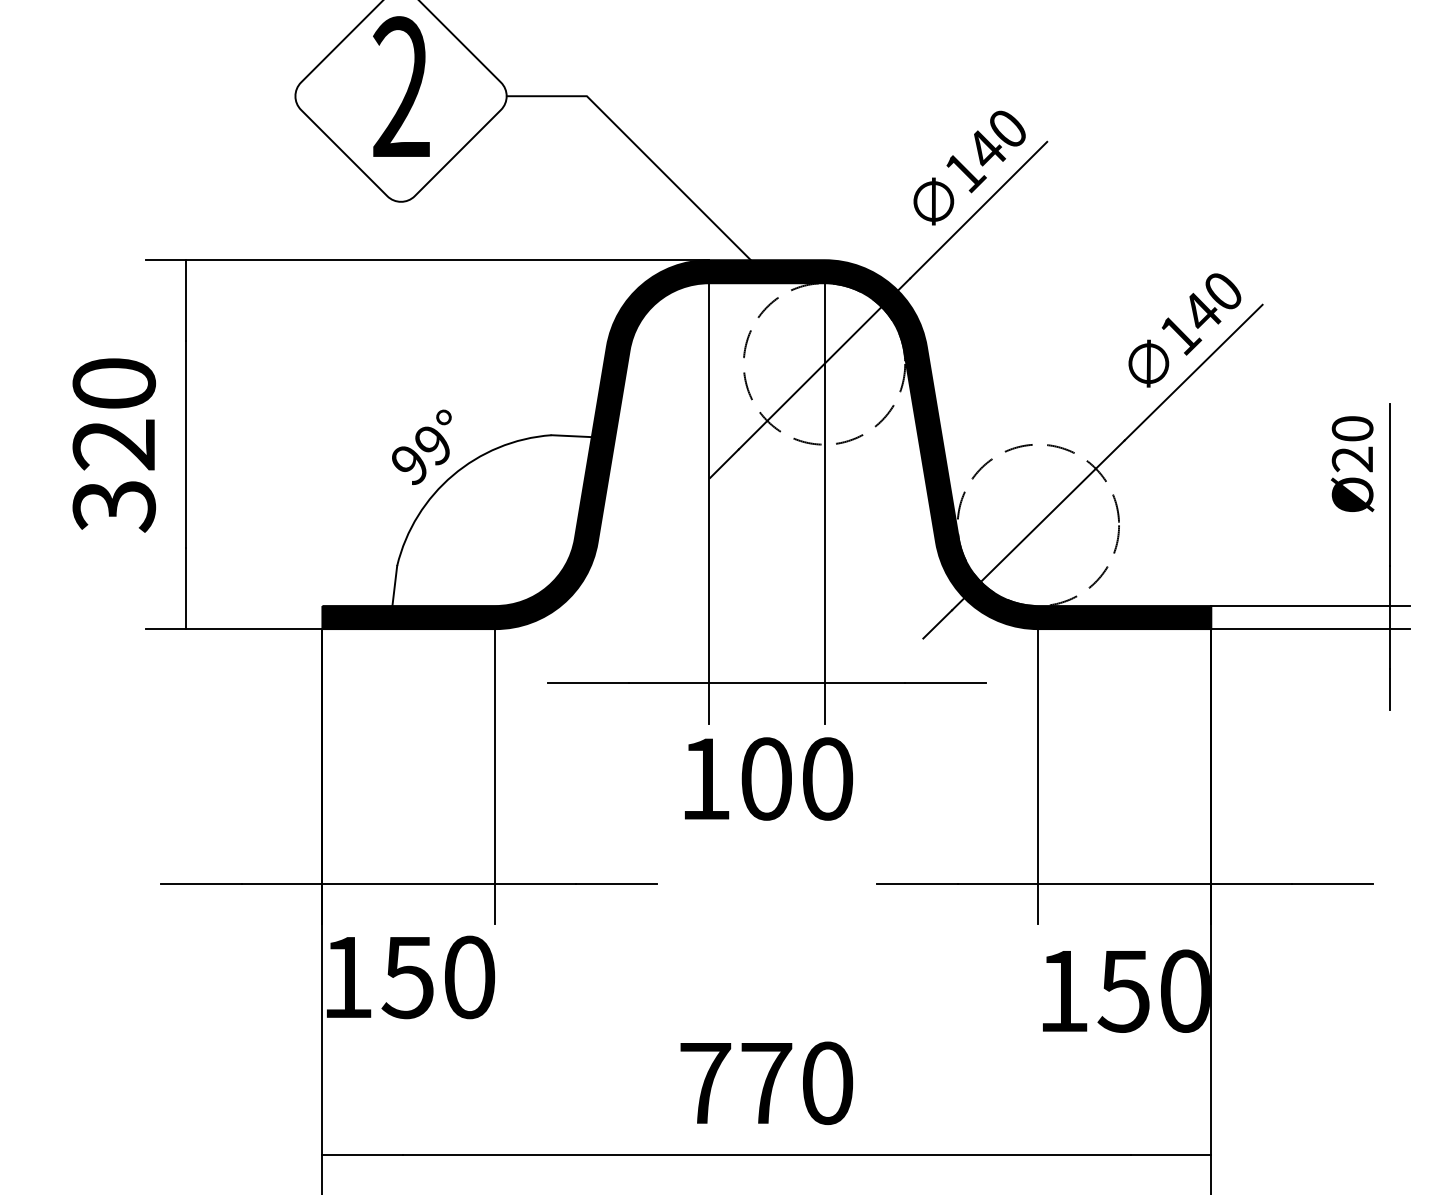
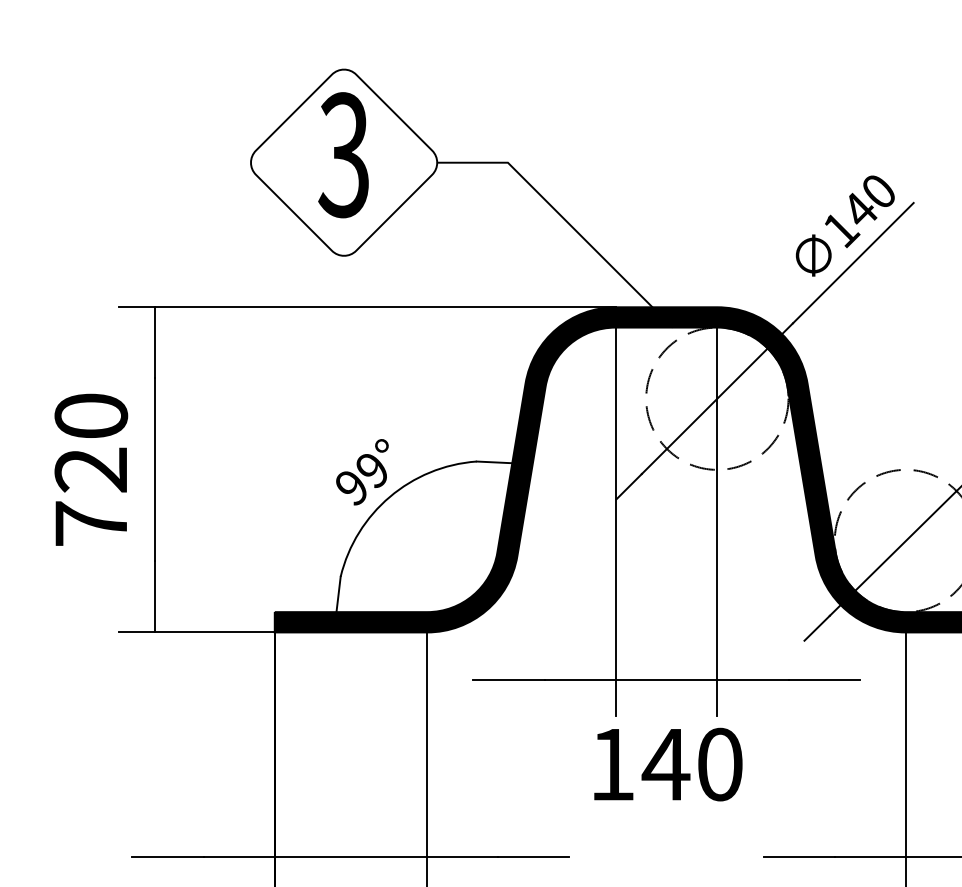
text: (400, 87) -> (343, 155), 2 -> 3
text: (114, 506) -> (91, 524), 320 -> 720
text: (765, 778) -> (665, 764), 100 -> 140

